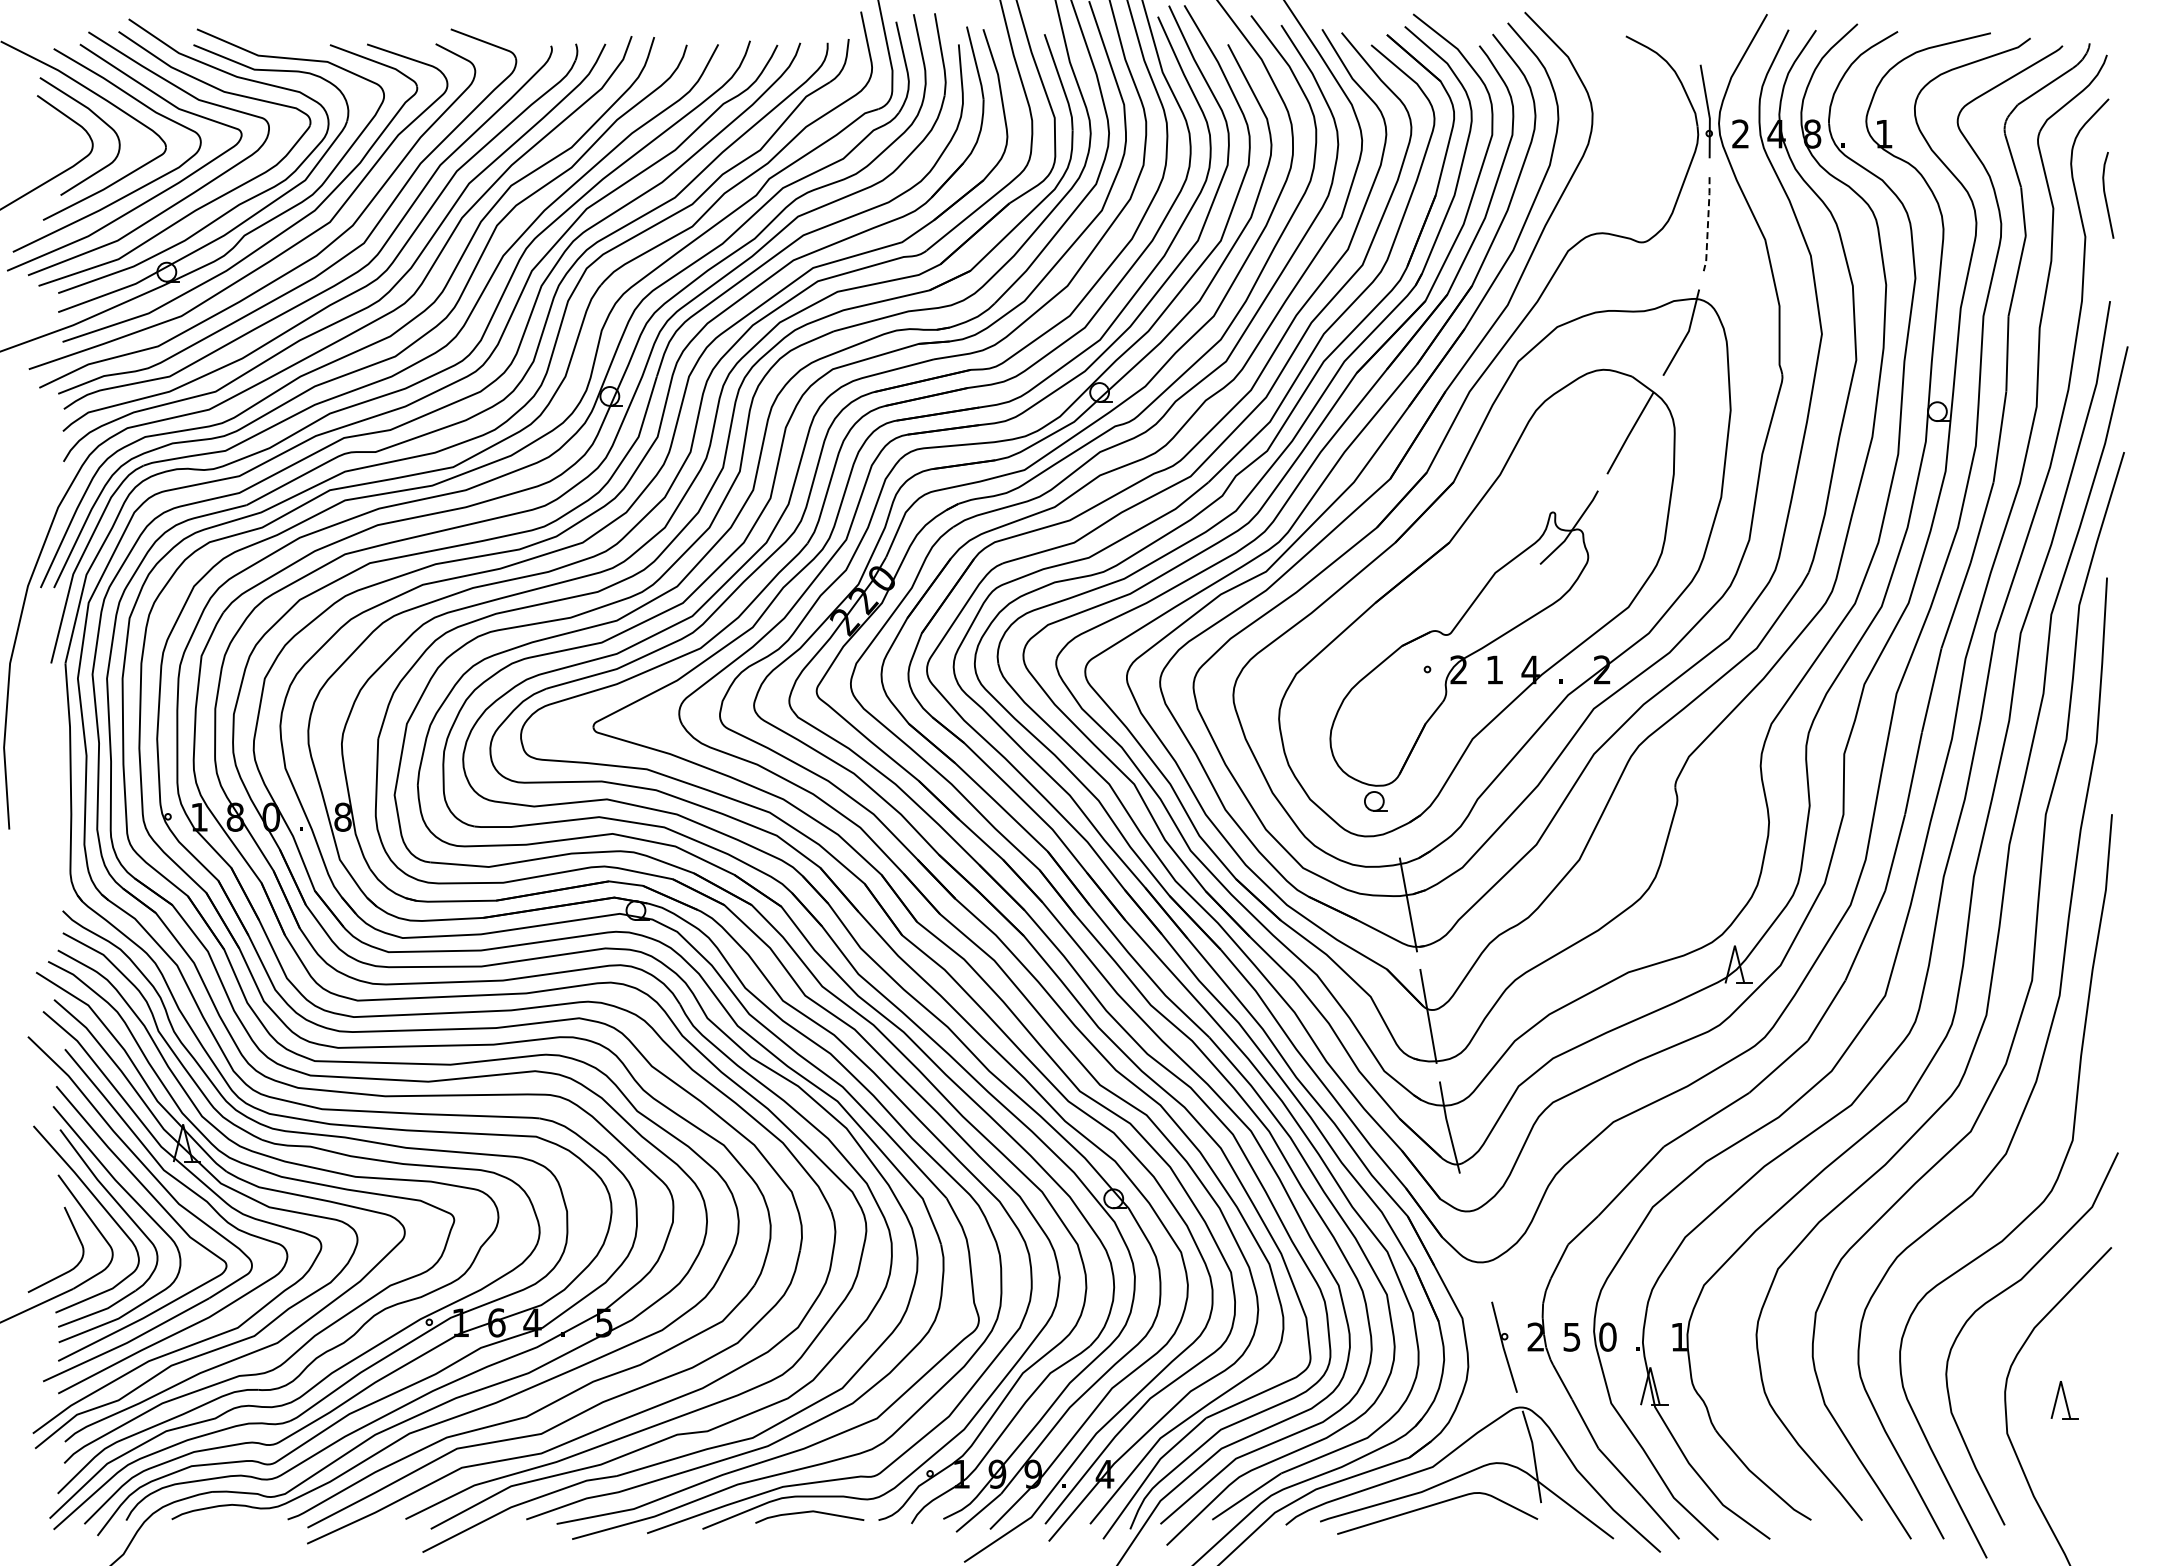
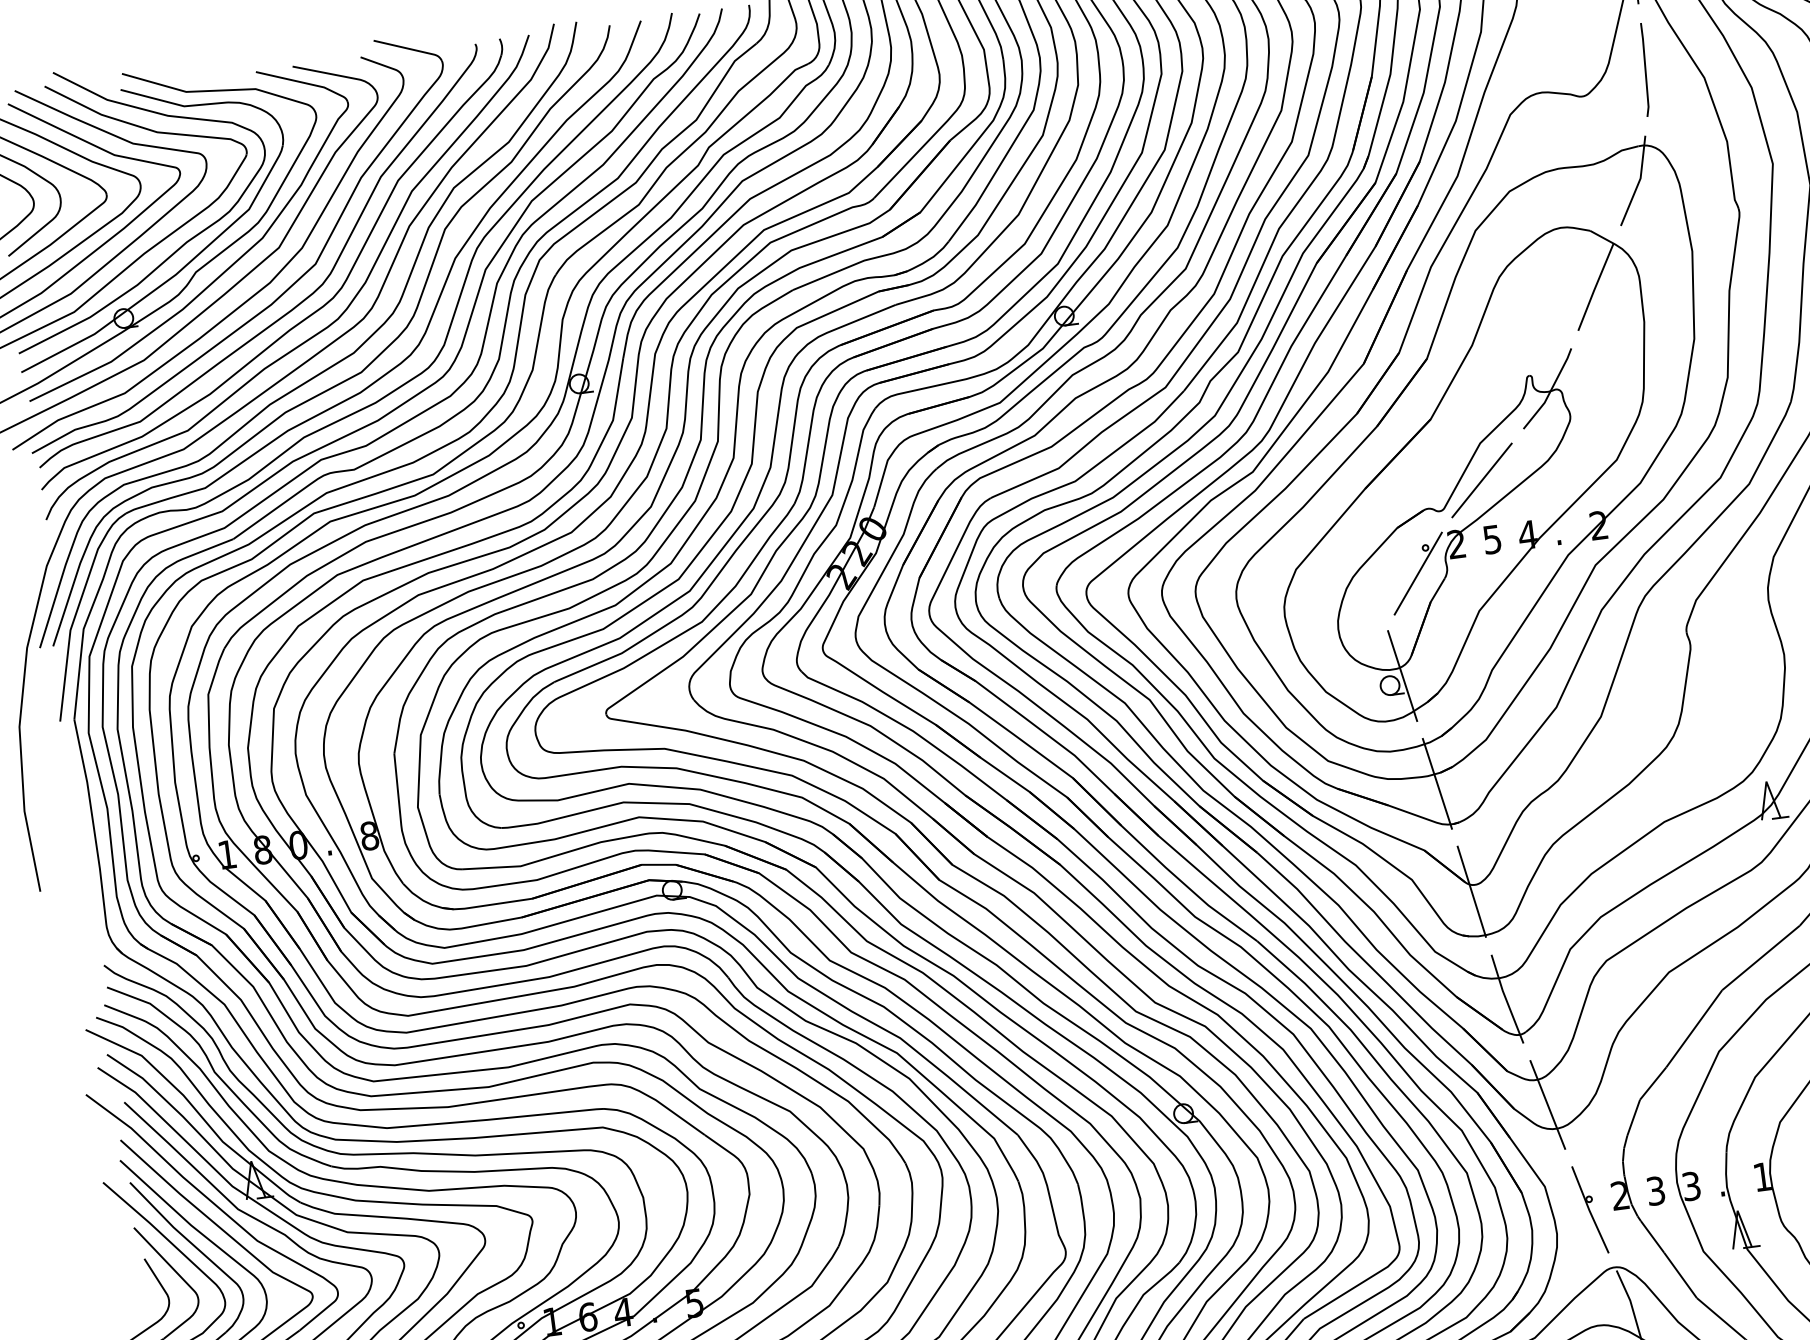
line: (1707, 224) -> (1645, 70), dashed -> solid
line: (1492, 609) -> (1482, 479), added
text: (1494, 669) -> (1491, 539), 1 -> 5
line: (1416, 693) -> (1417, 573), added
line: (1387, 793) -> (1402, 676), added
line: (1475, 1237) -> (1547, 1104), added
text: (1572, 1336) -> (1656, 1190), 5 -> 3
text: (1607, 1336) -> (1691, 1185), 0 -> 3

